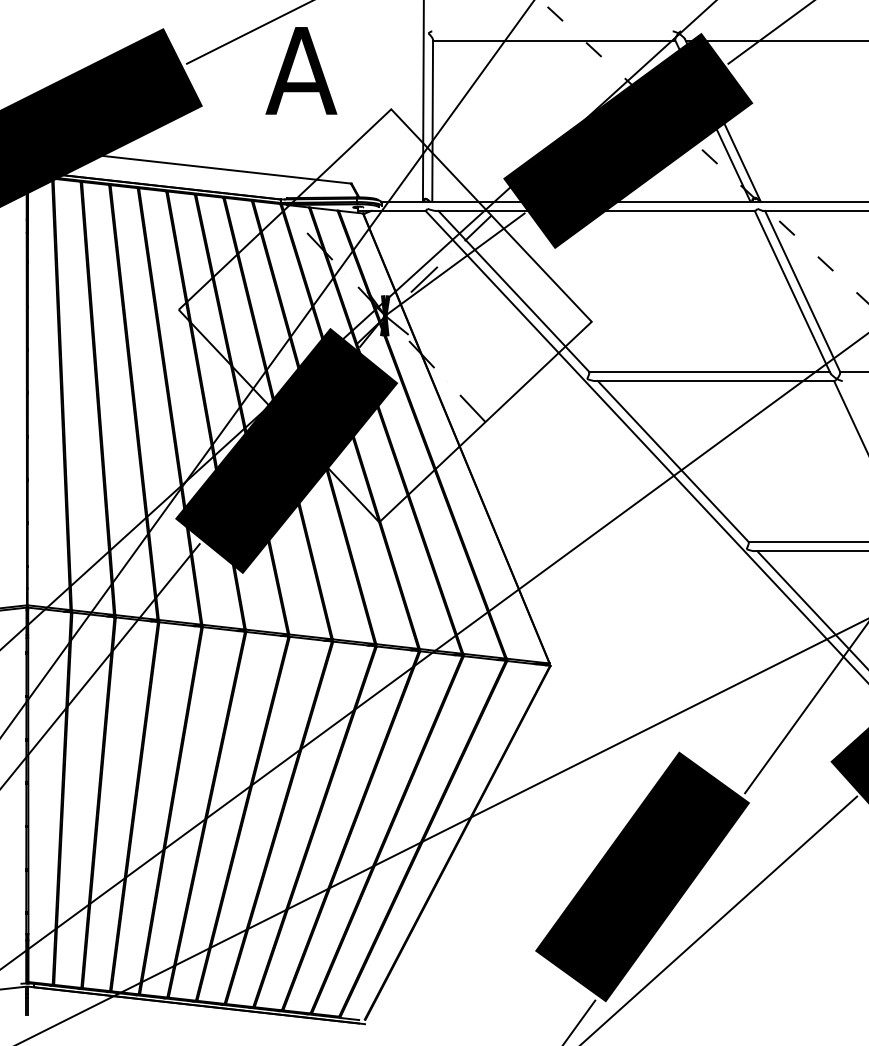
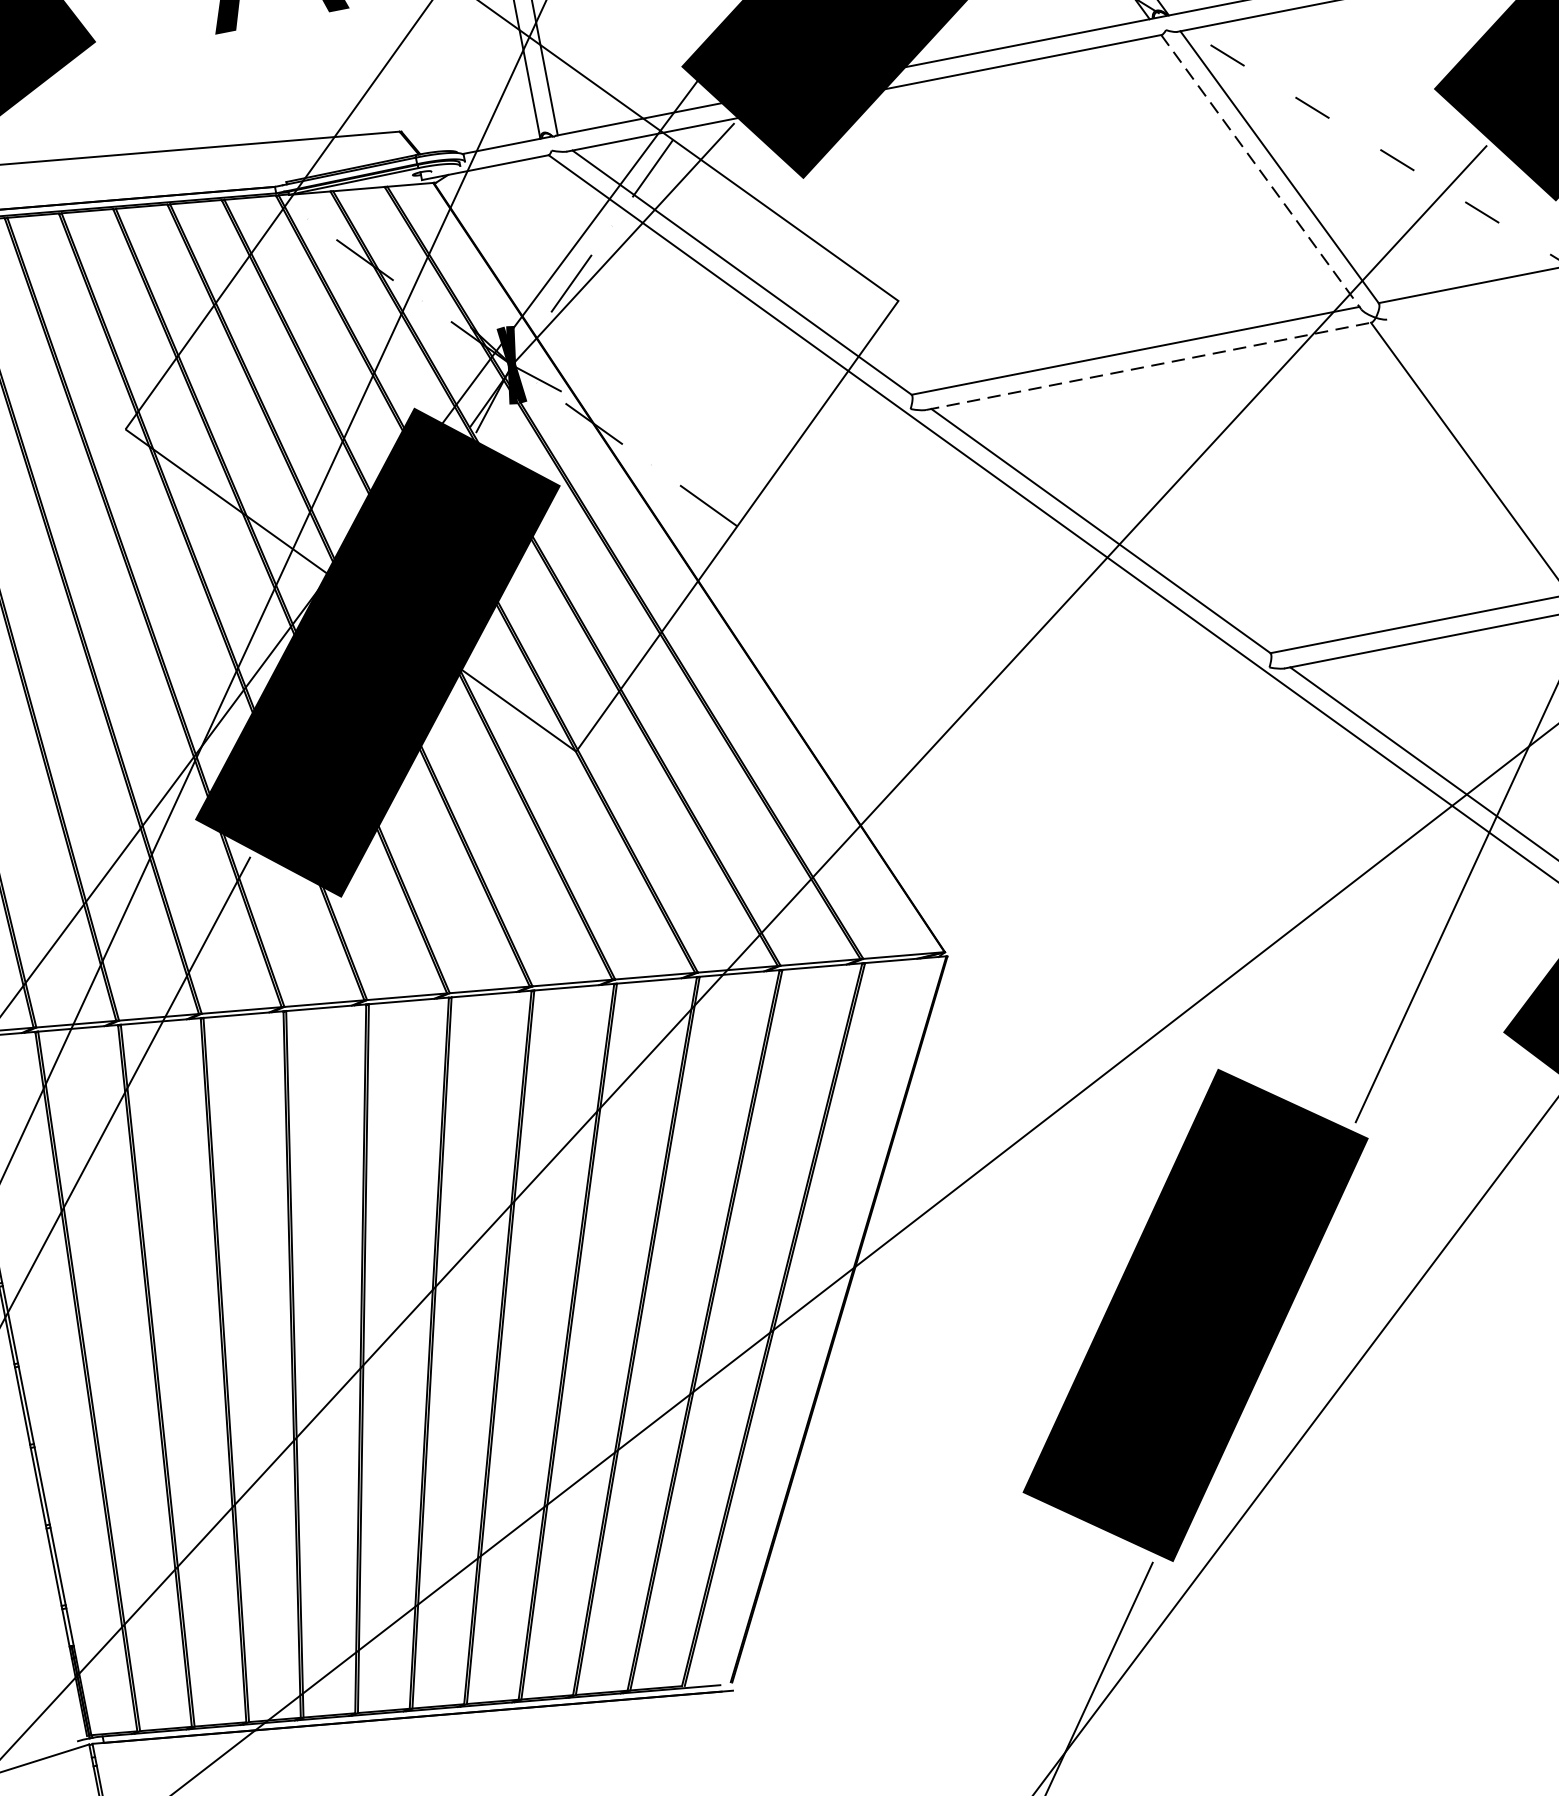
line: (792, 292) -> (1261, 173), solid -> dashed
line: (714, 381) -> (1148, 367), solid -> dashed

